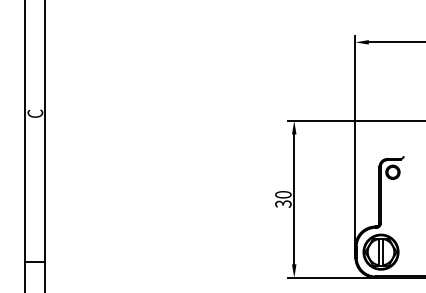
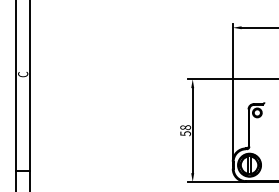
text: (283, 199) -> (185, 130), 30 -> 58

